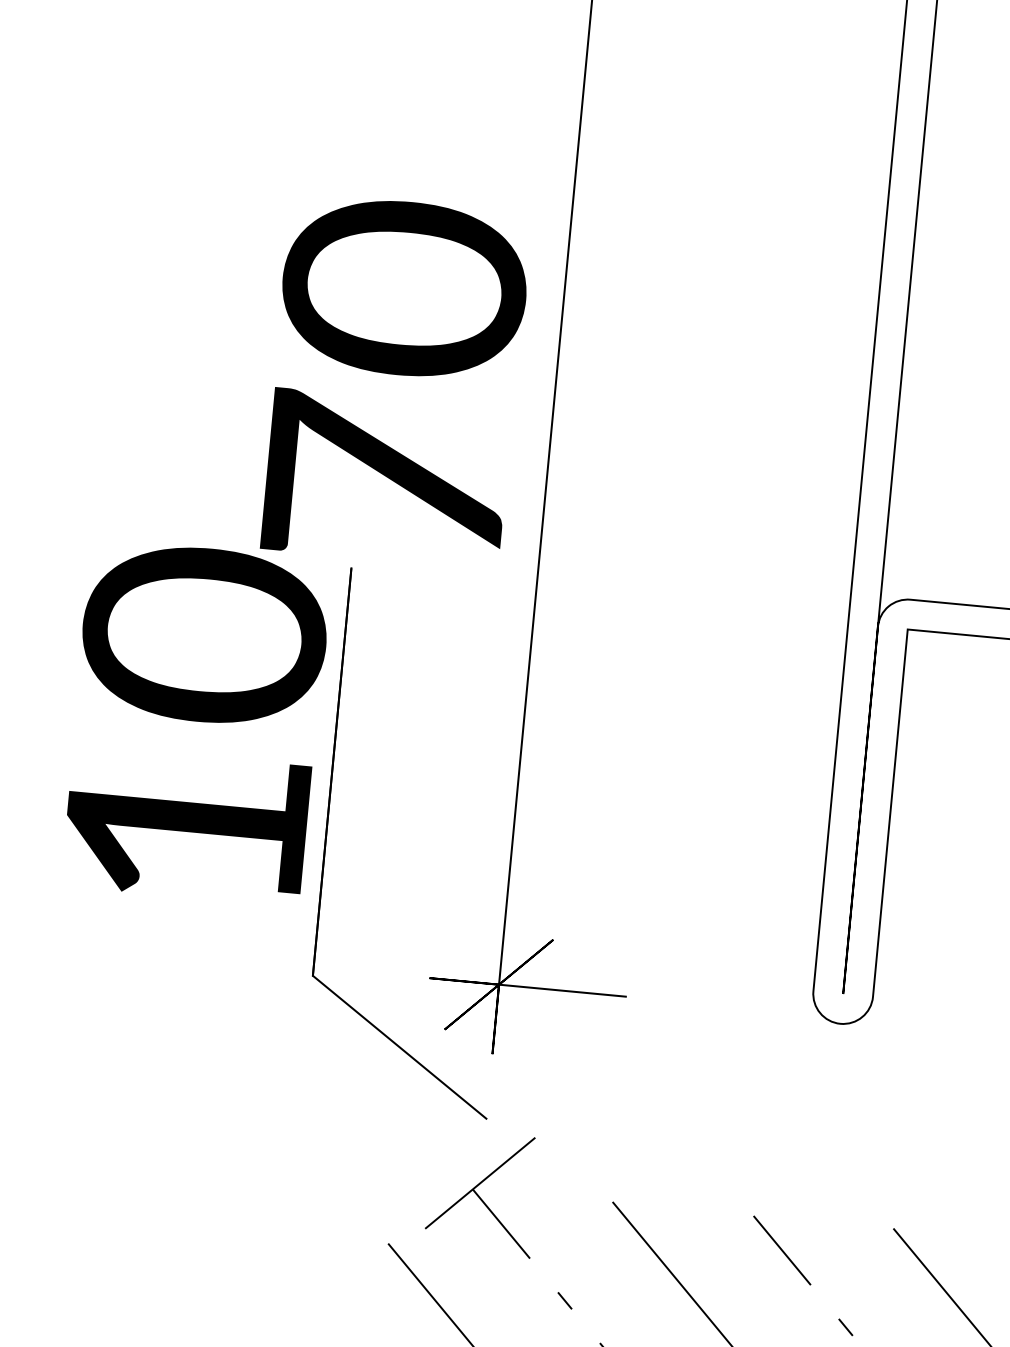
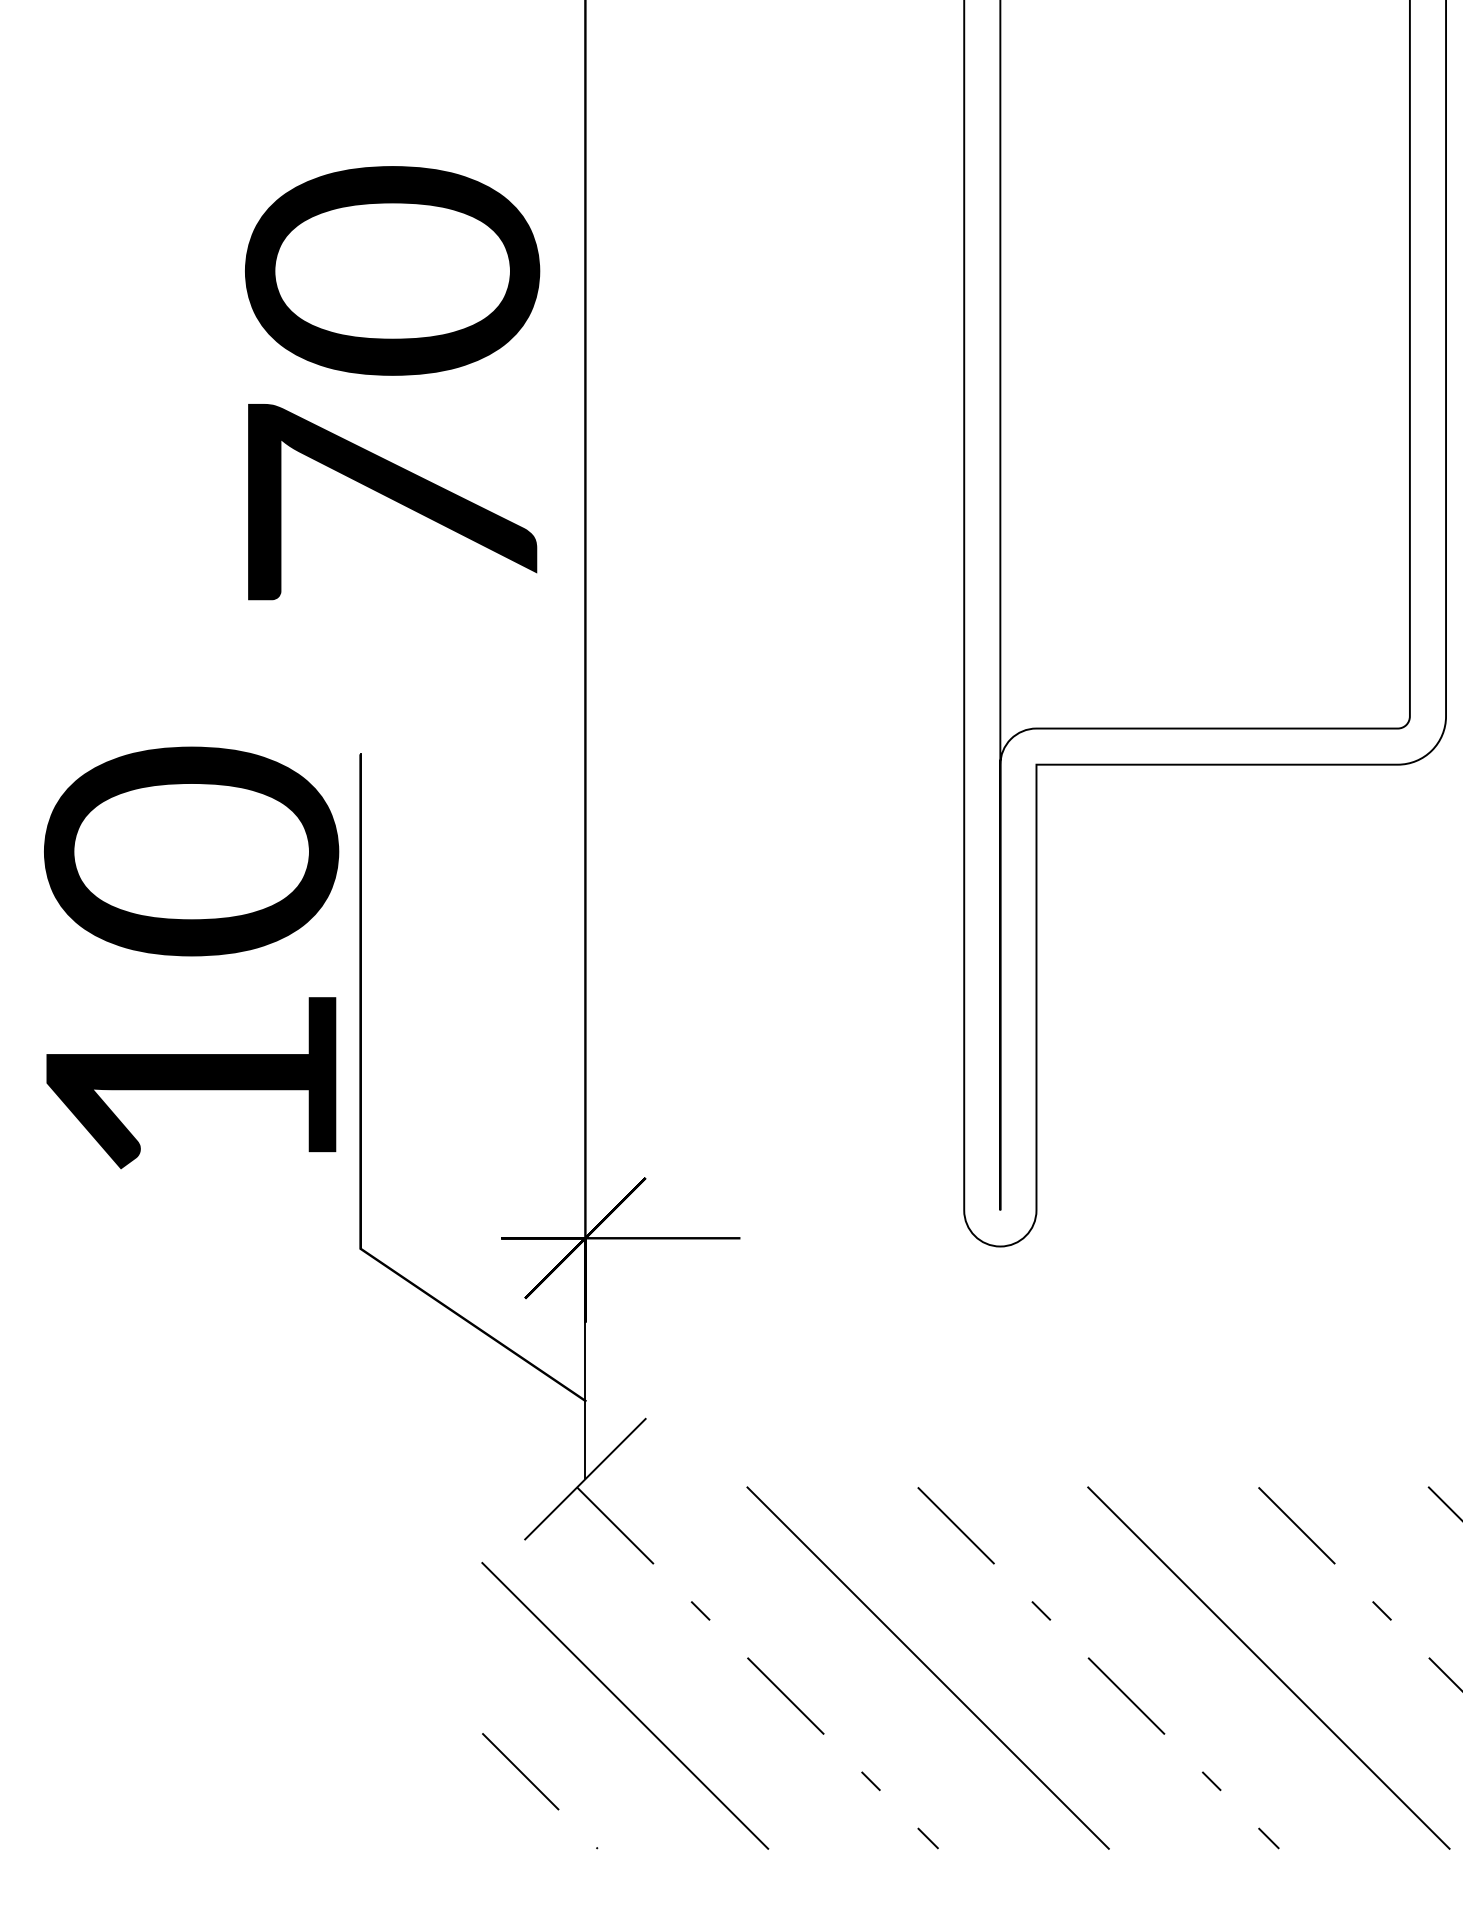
text: (395, 381) -> (392, 383), moved
line: (486, 1118) -> (585, 1400), added

